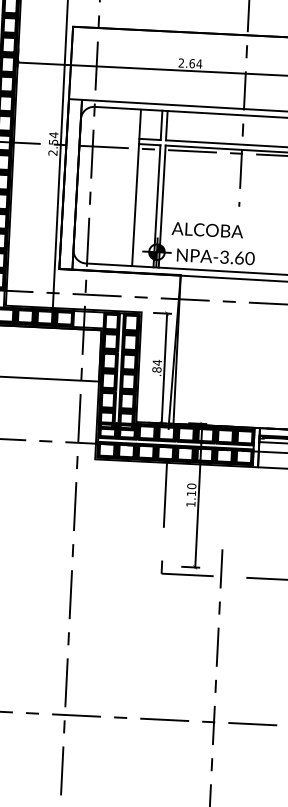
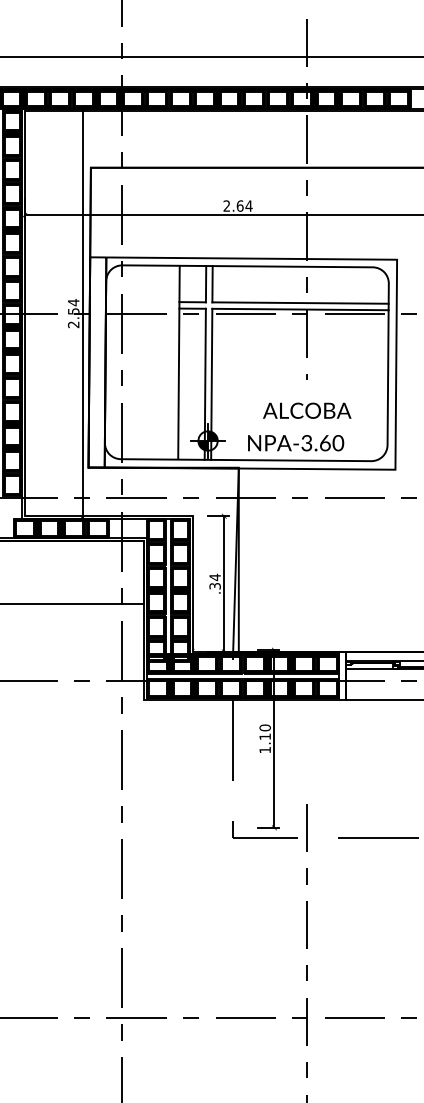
text: (207, 229) -> (307, 410), moved
text: (216, 257) -> (296, 443), moved
text: (156, 369) -> (214, 585), .84 -> .34

